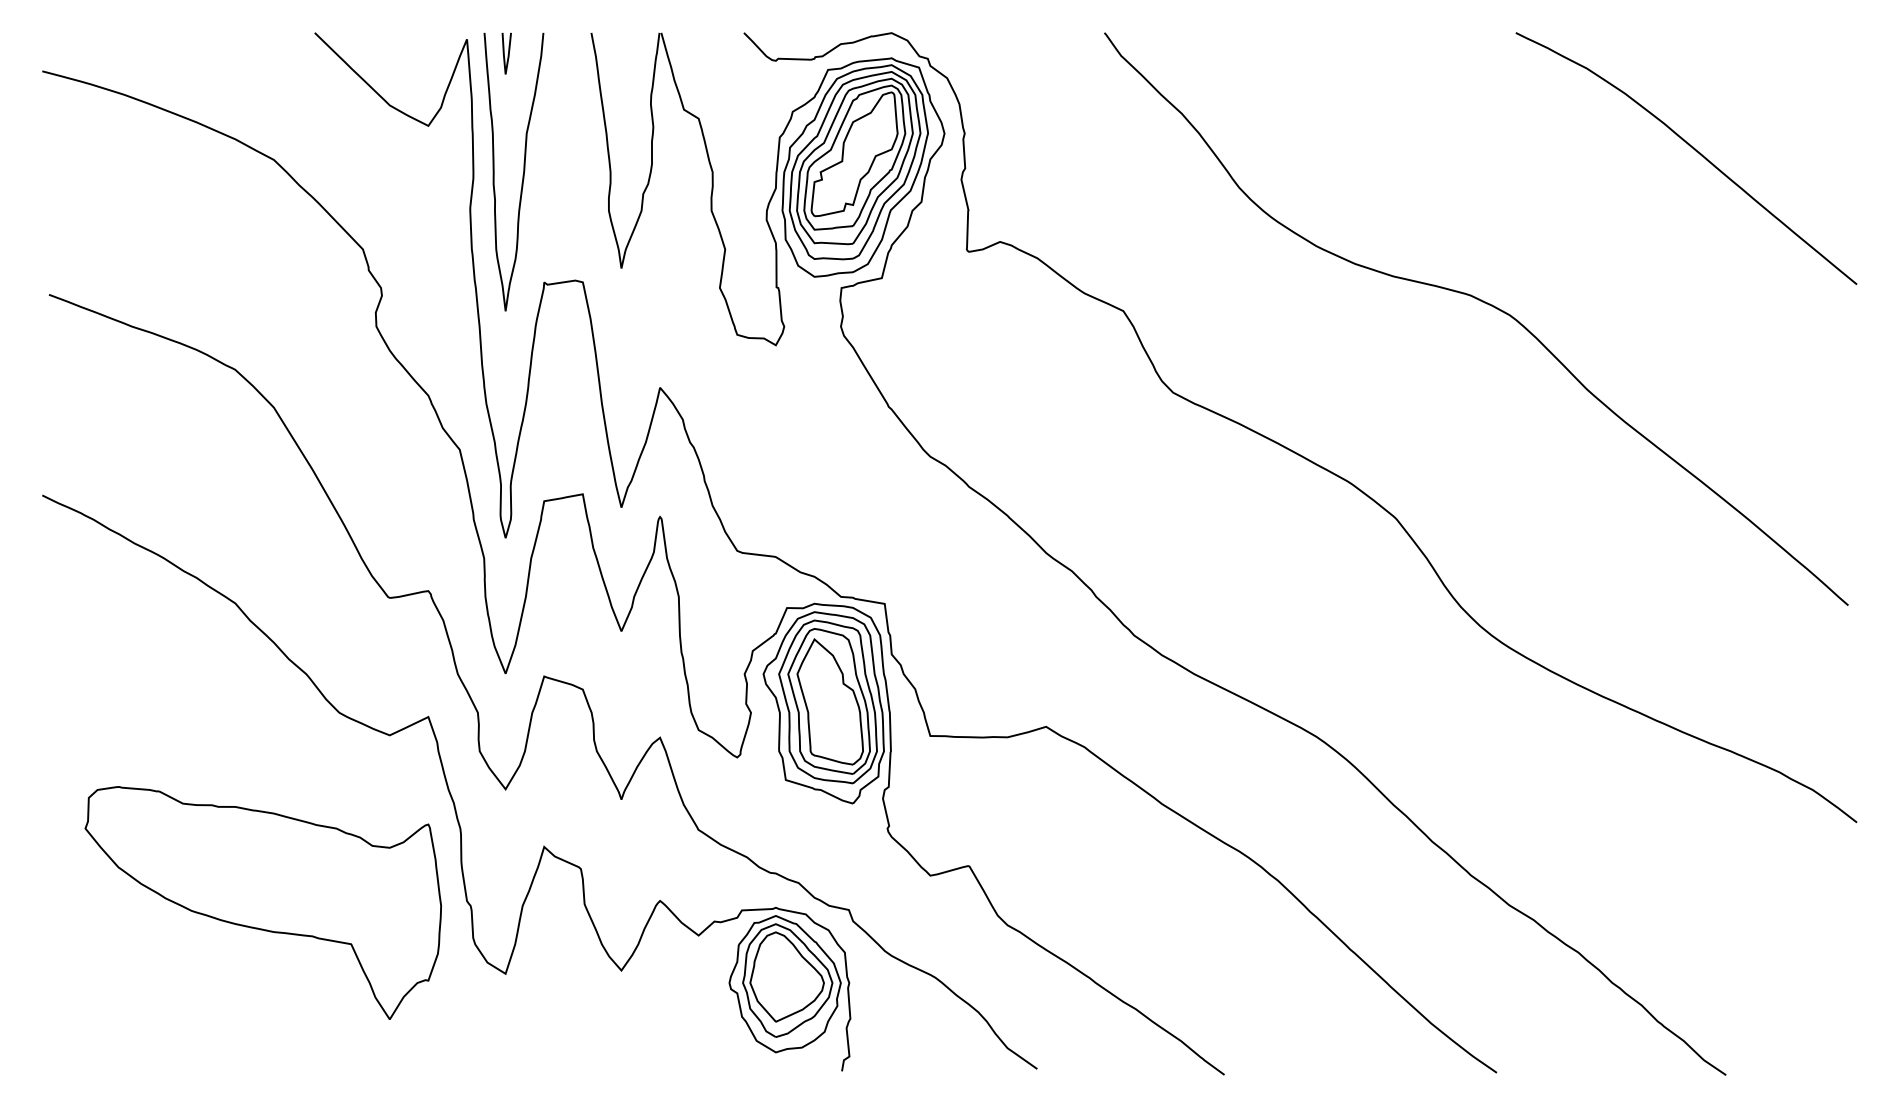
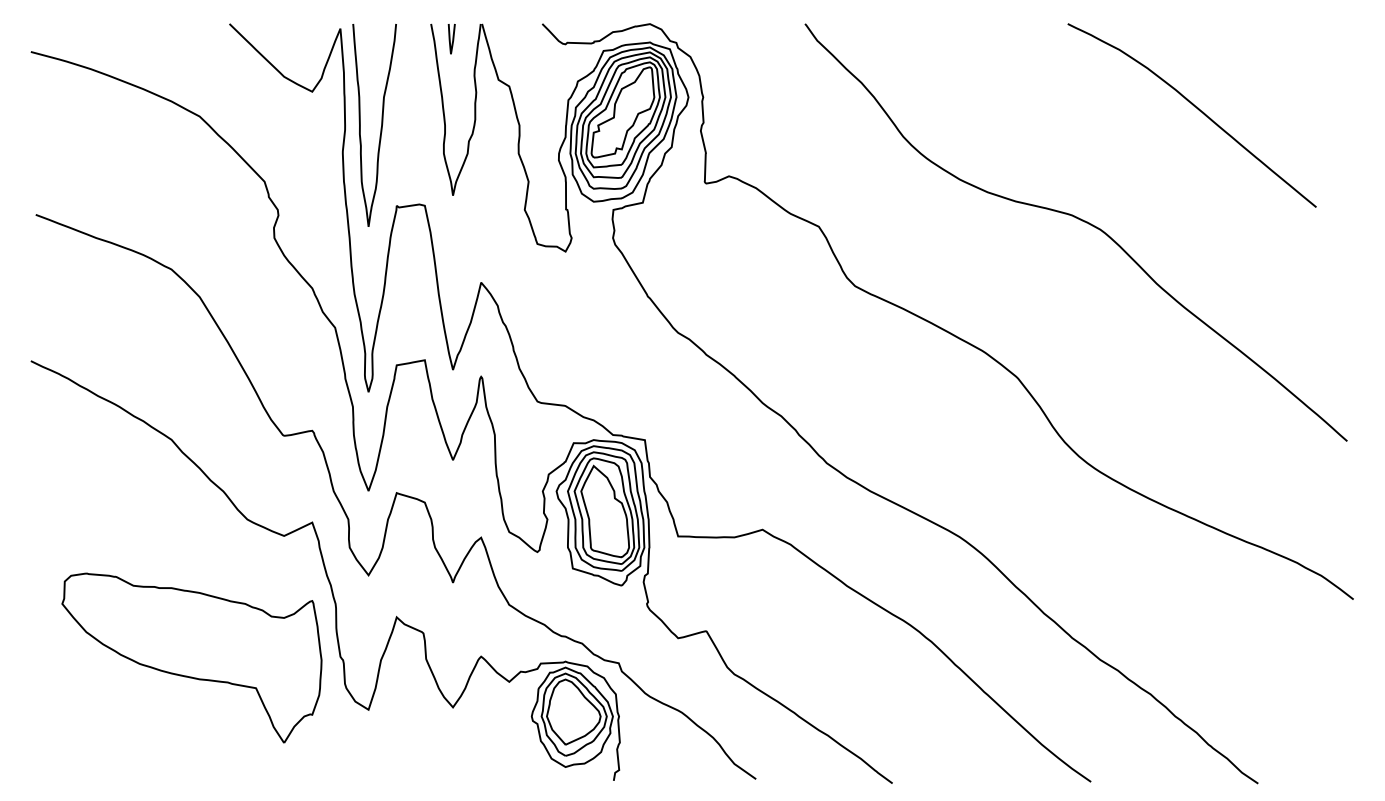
curve: (507, 54) -> (452, 39), moved
curve: (1694, 150) -> (1197, 109), moved

